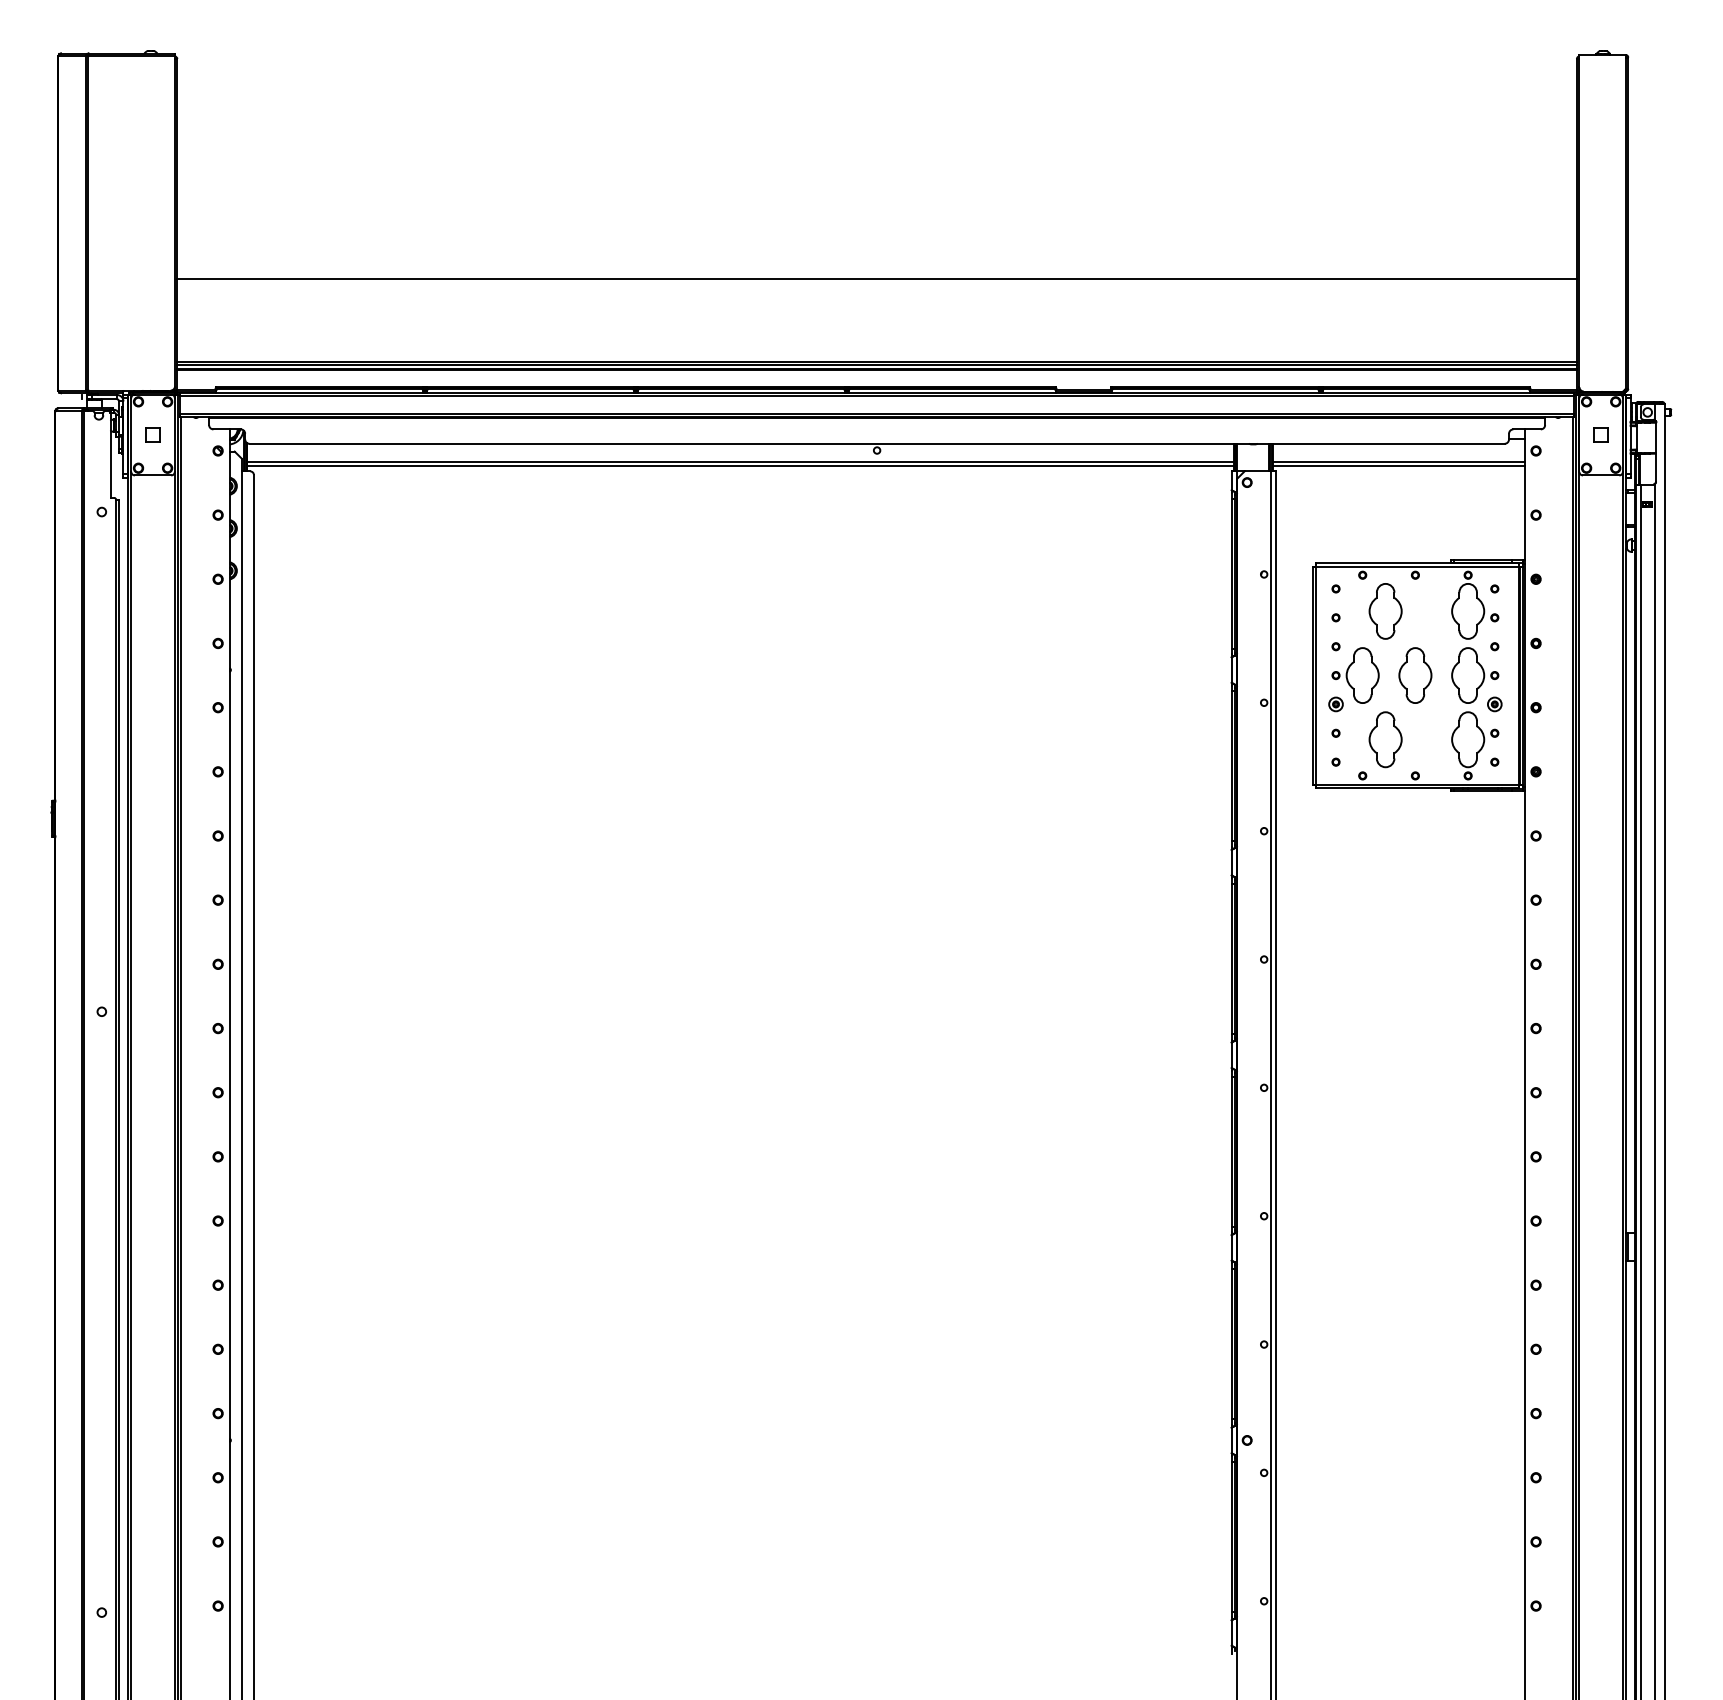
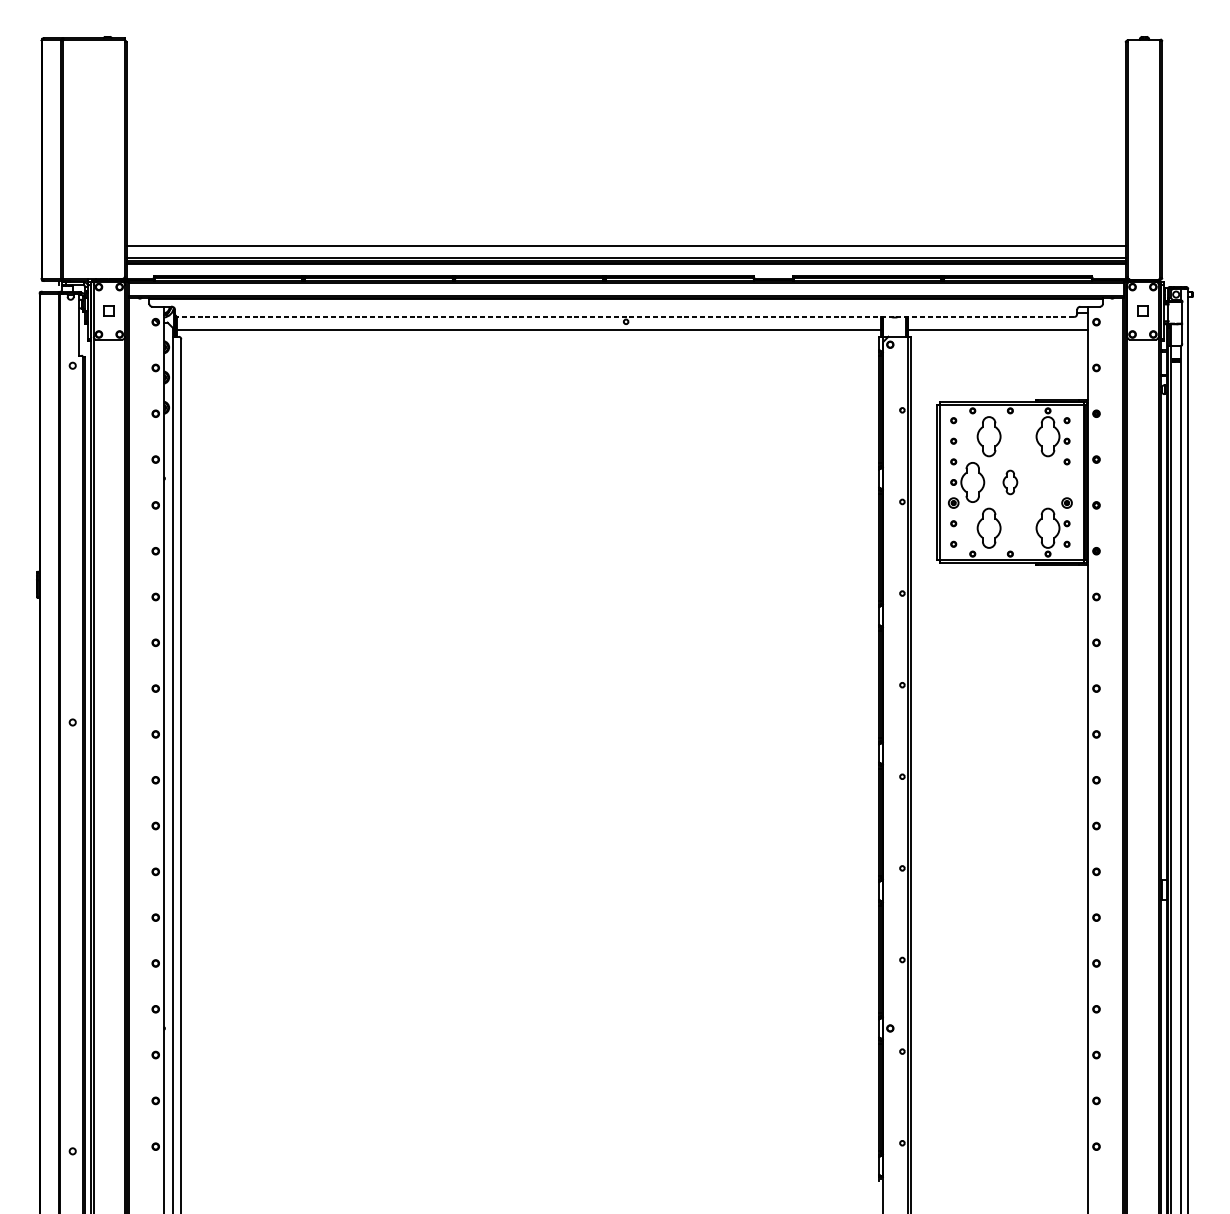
line: (876, 279) -> (625, 246), moved
line: (877, 443) -> (626, 316), solid -> dashed
line: (740, 466) -> (528, 333), removed
line: (1398, 466) -> (998, 333), removed
part: (1415, 675) -> (1010, 482), size x0.6
part: (1475, 675) -> (1053, 482), removed

